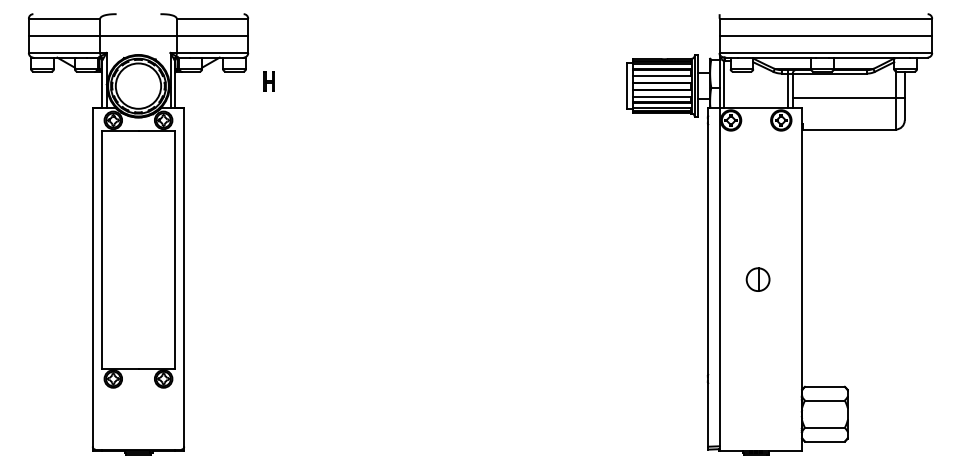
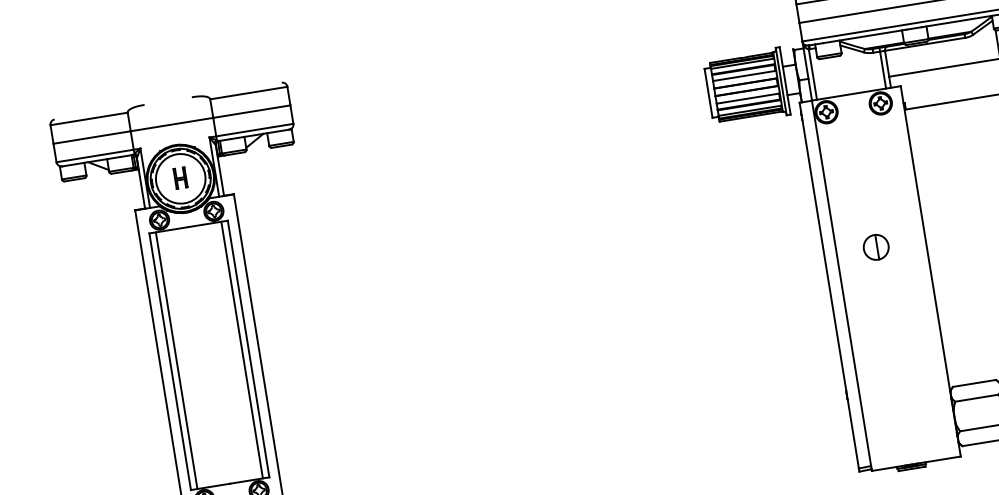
part: (268, 81) -> (179, 178), moved
line: (108, 249) -> (176, 360), added
line: (168, 249) -> (241, 349), added
part: (757, 279) -> (875, 247), moved

